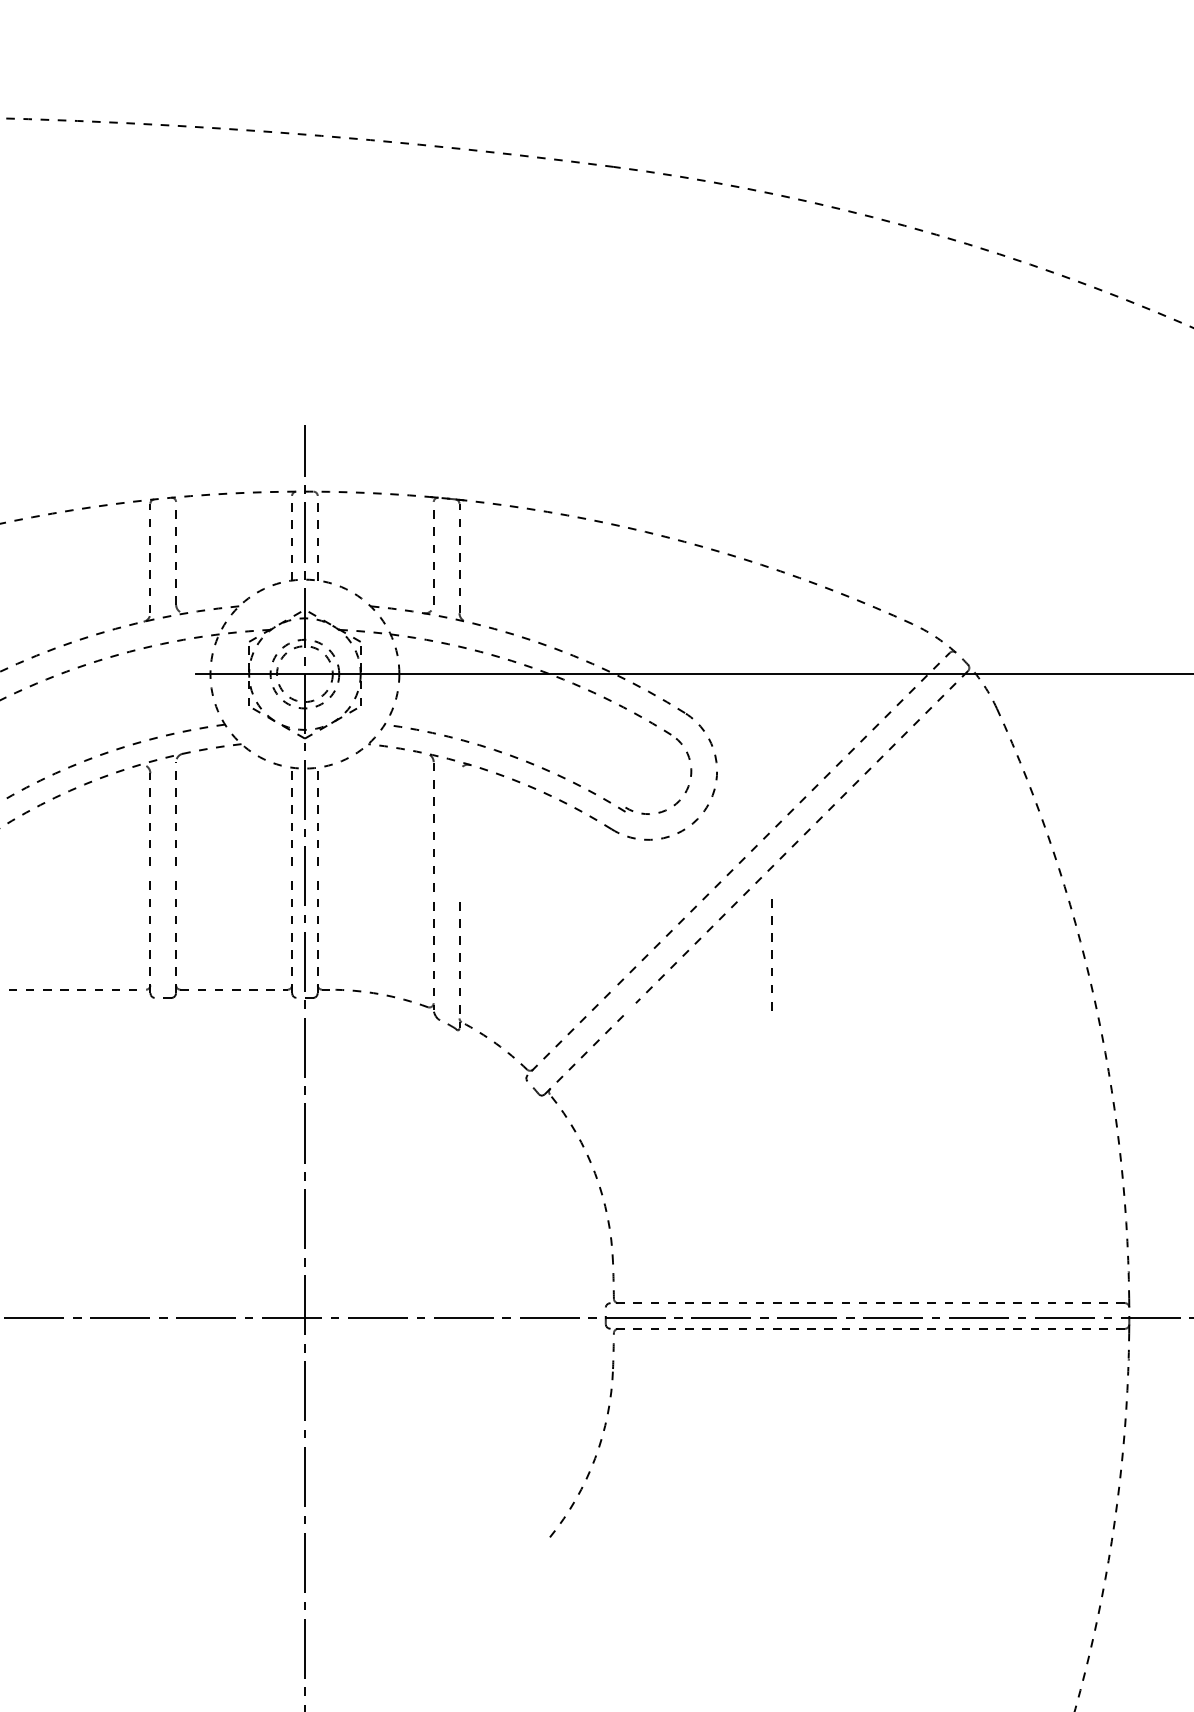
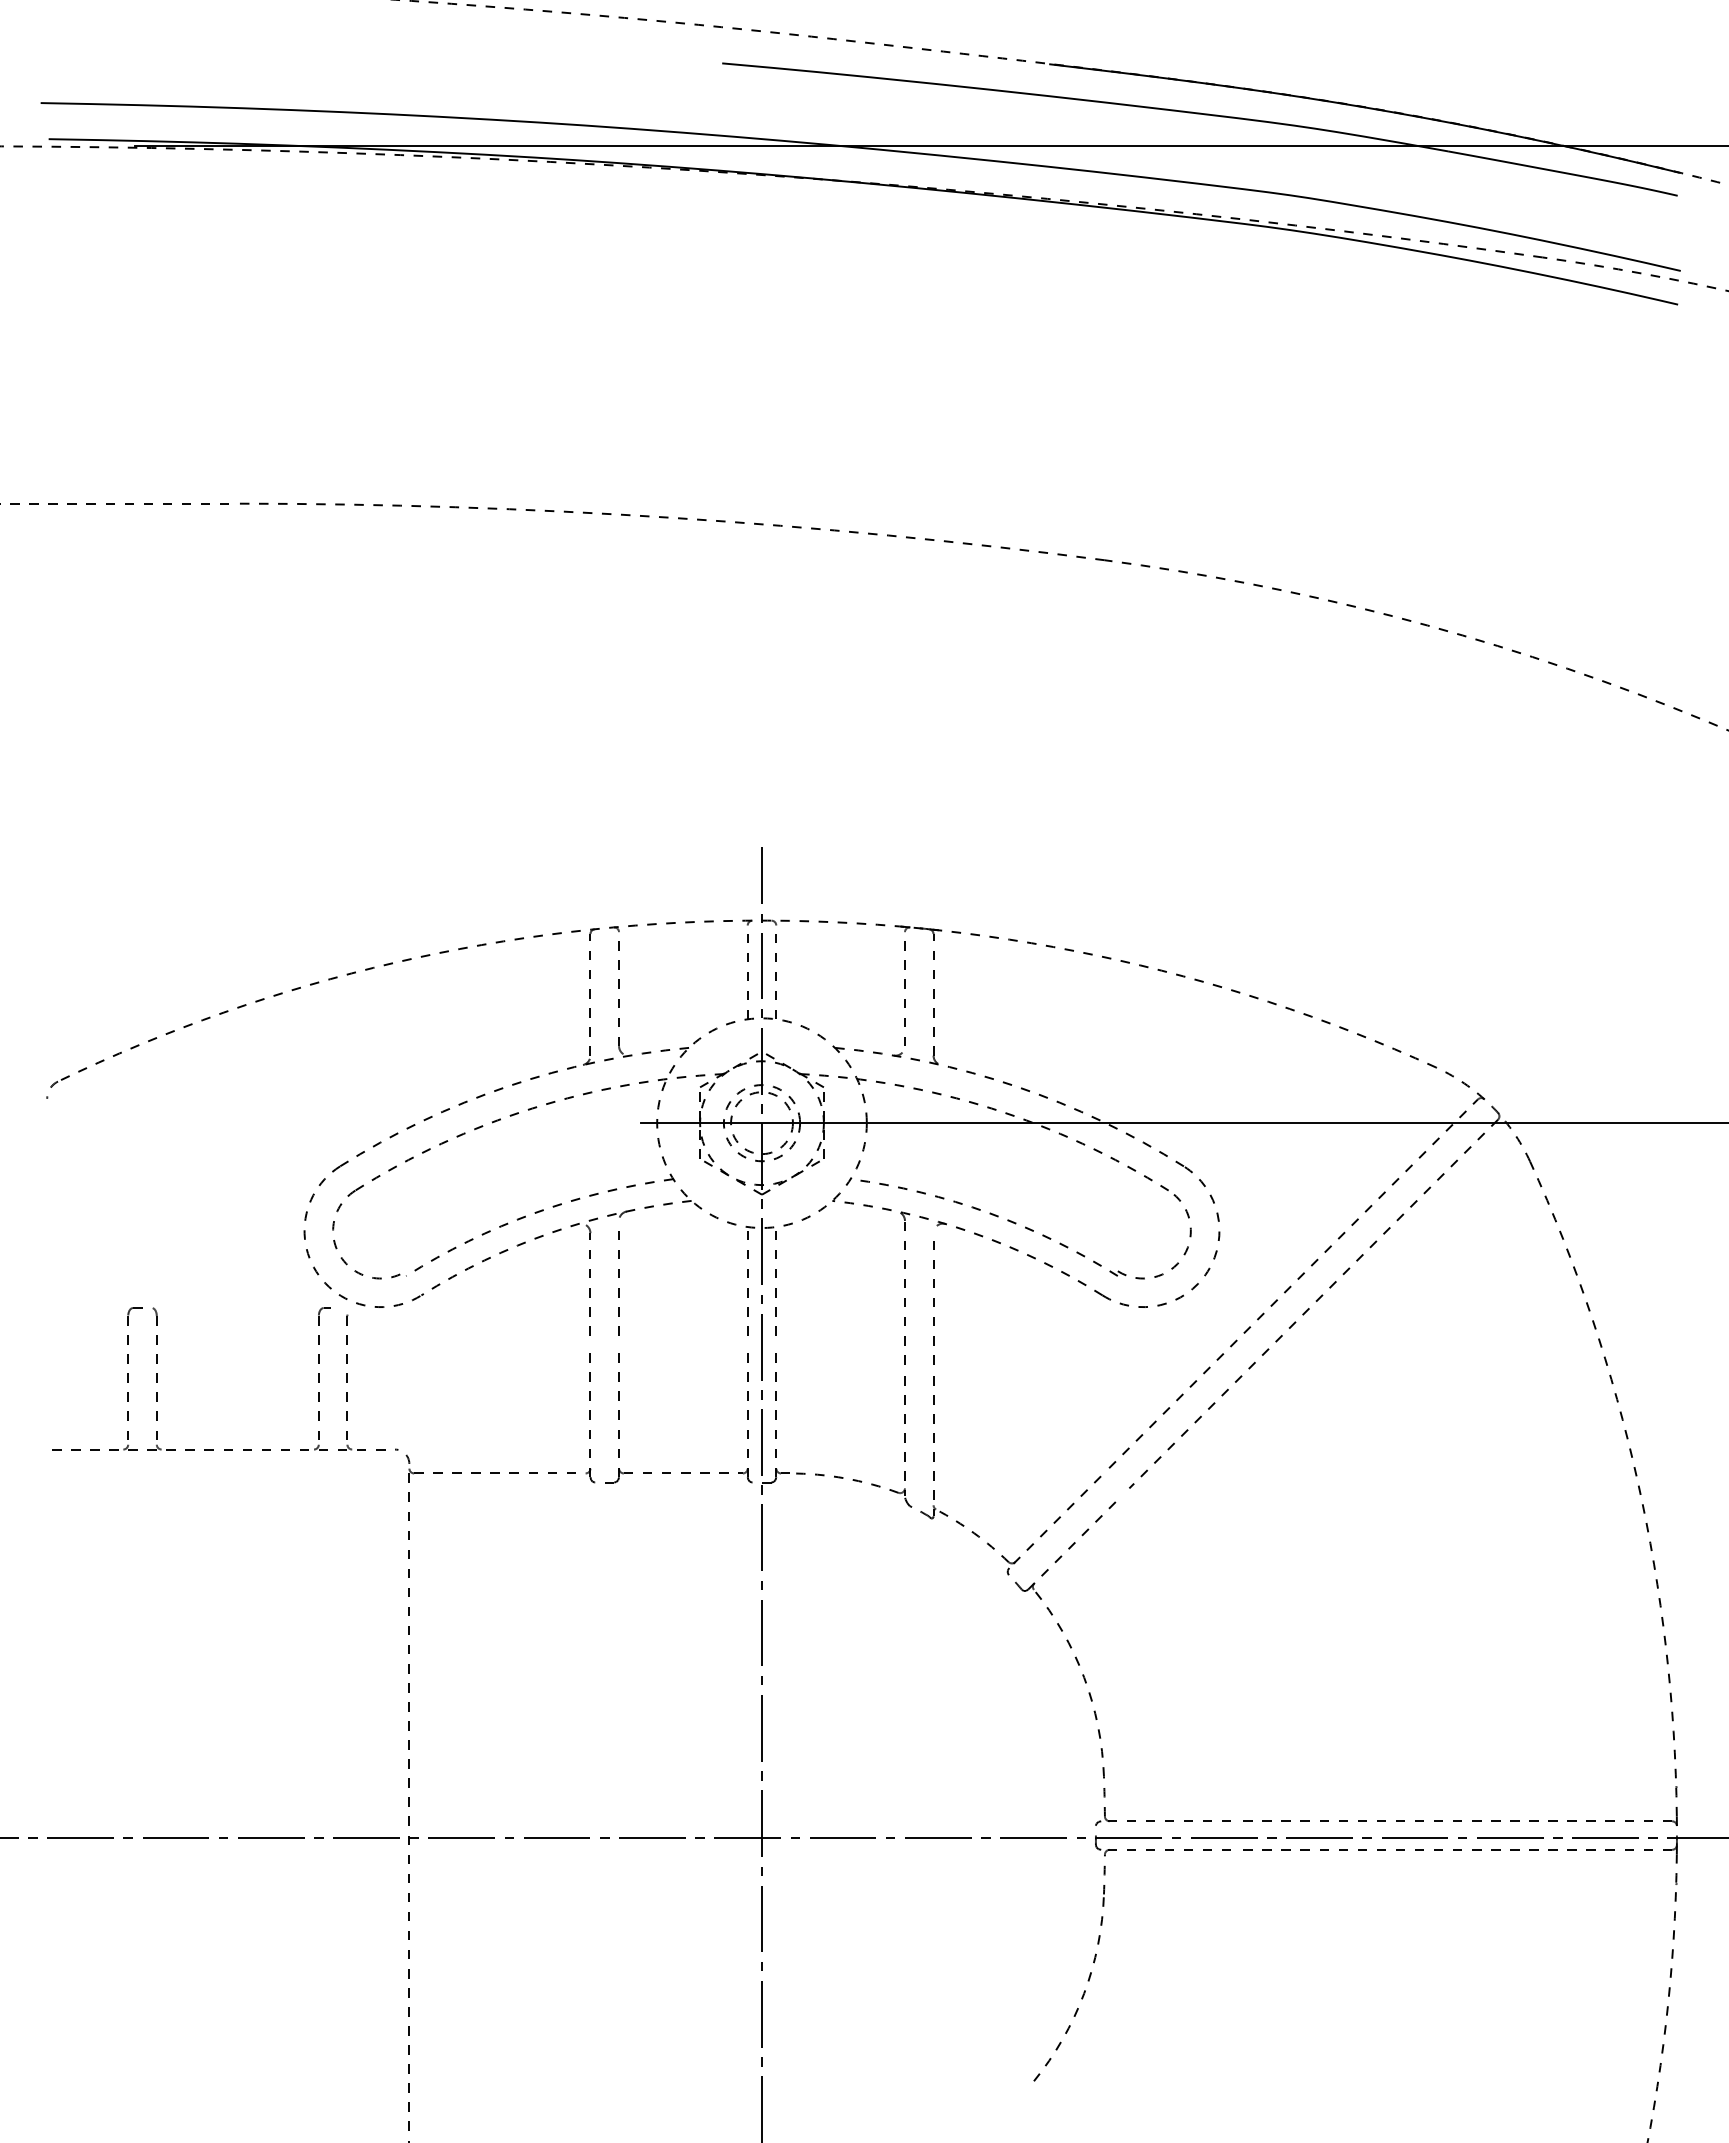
line: (772, 954) -> (933, 1302), moved

